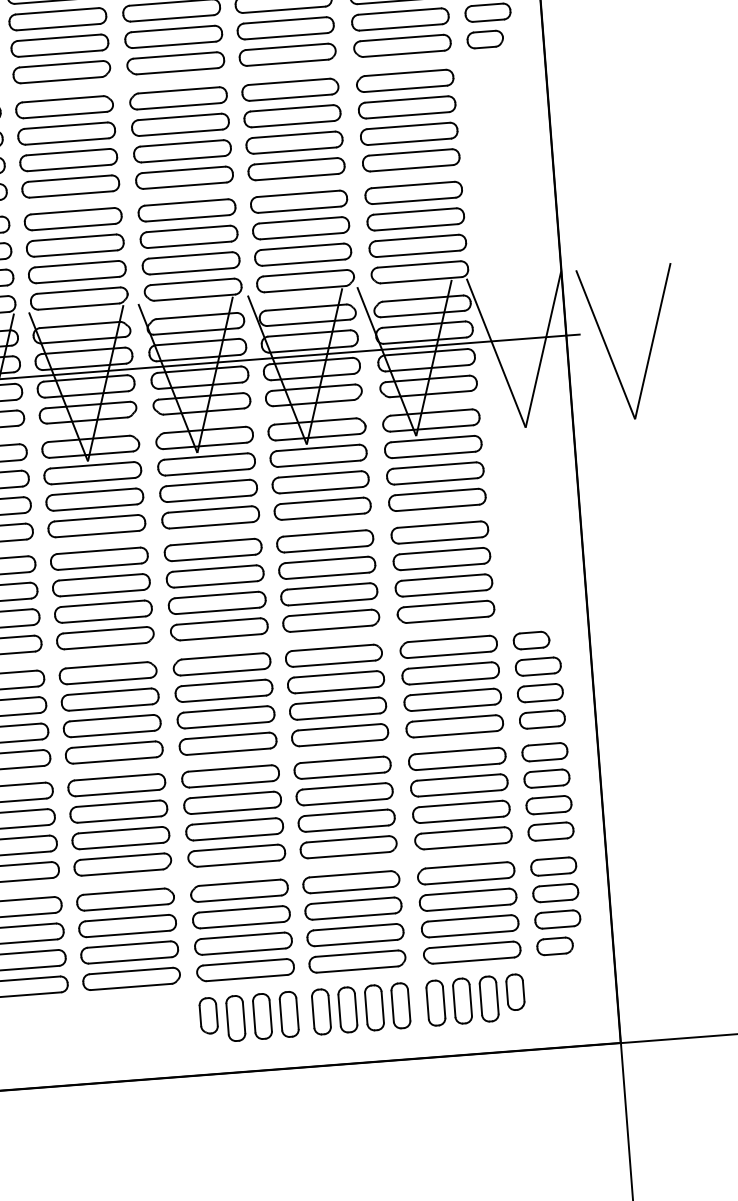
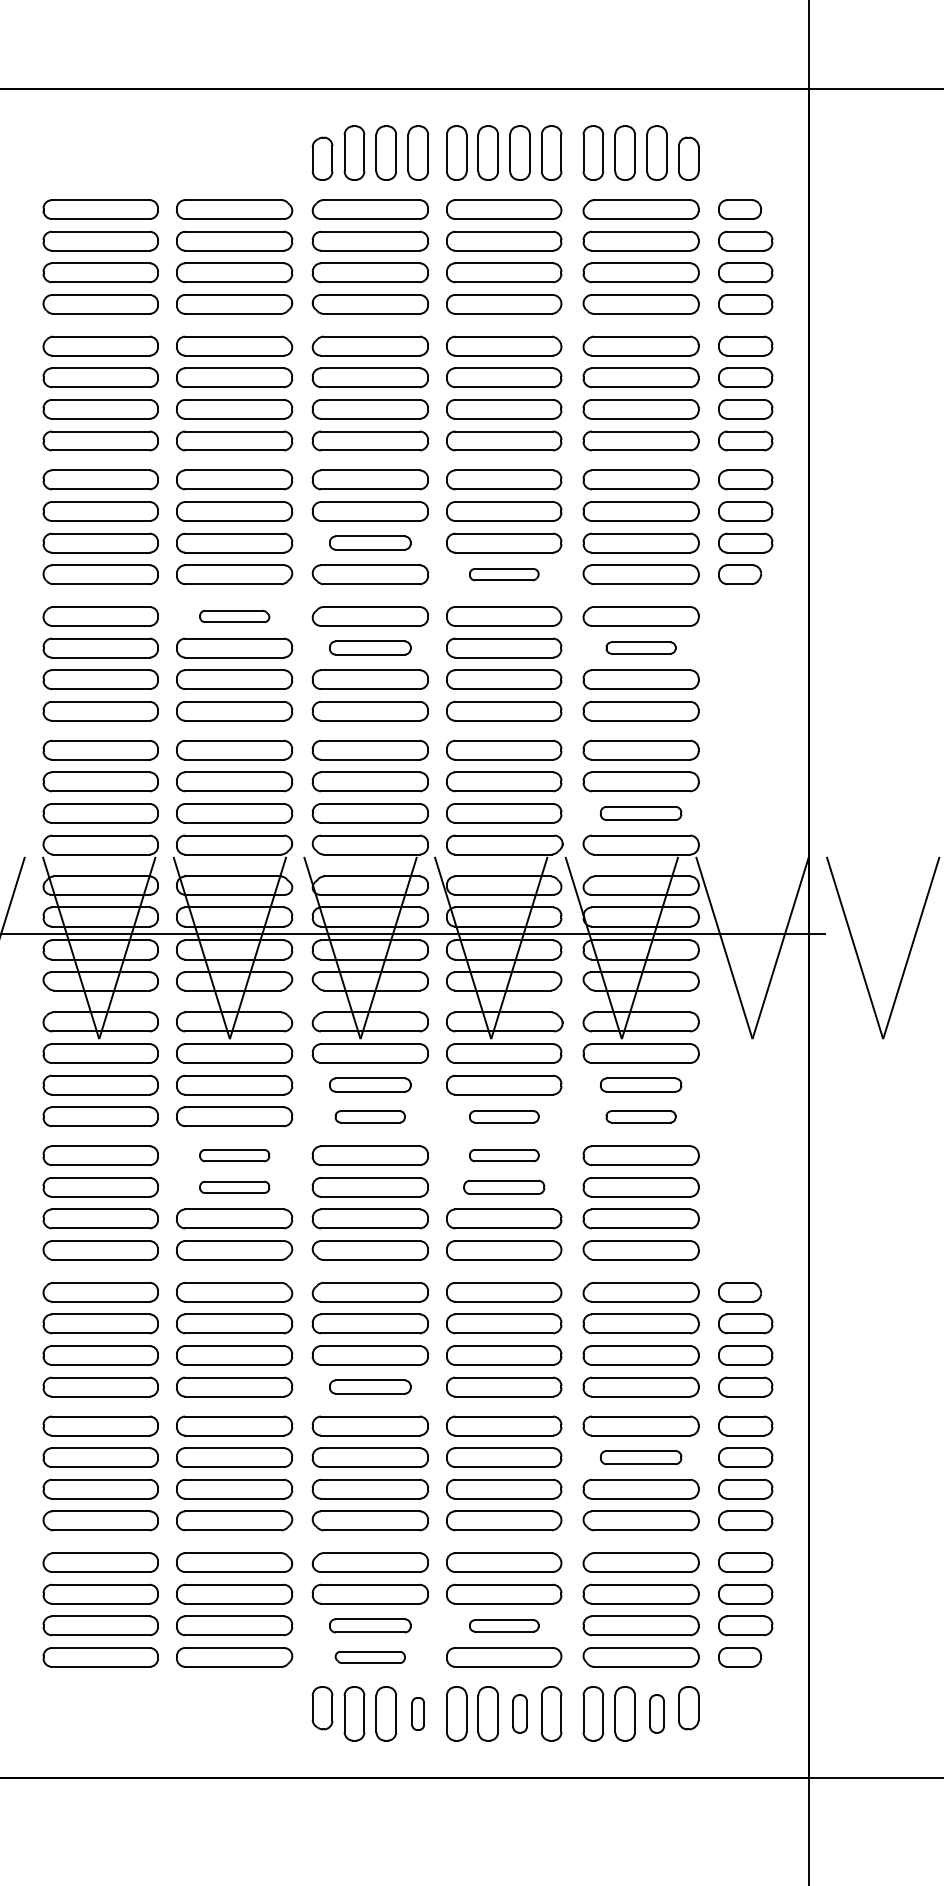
part: (172, 36) -> (369, 542), size x0.7
part: (288, 54) -> (504, 574), size x0.6
part: (406, 106) -> (640, 647), size x0.6
part: (64, 107) -> (234, 616), size x0.6
part: (179, 124) -> (369, 647), size x0.7
part: (417, 245) -> (640, 813), size x0.7
part: (434, 472) -> (640, 1084), size x0.7
part: (207, 490) -> (369, 1084), size x0.7
part: (436, 499) -> (640, 1116), size x0.6
part: (322, 508) -> (504, 1116), size x0.6
part: (209, 517) -> (369, 1116), size x0.6
part: (325, 541) -> (504, 1155), size x0.6
part: (99, 558) -> (234, 1155), size x0.6
part: (327, 567) -> (504, 1187), size x0.7
part: (101, 585) -> (234, 1187), size x0.6
part: (227, 743) -> (369, 1386), size x0.7
part: (458, 785) -> (640, 1457), size x0.7
part: (355, 934) -> (504, 1625), size x0.6
part: (242, 943) -> (369, 1625), size x0.7
part: (244, 970) -> (369, 1657), size x0.6
part: (488, 998) -> (656, 1713), size x0.7
part: (373, 1007) -> (519, 1713), size x0.7
part: (288, 1014) -> (417, 1713), size x0.6

